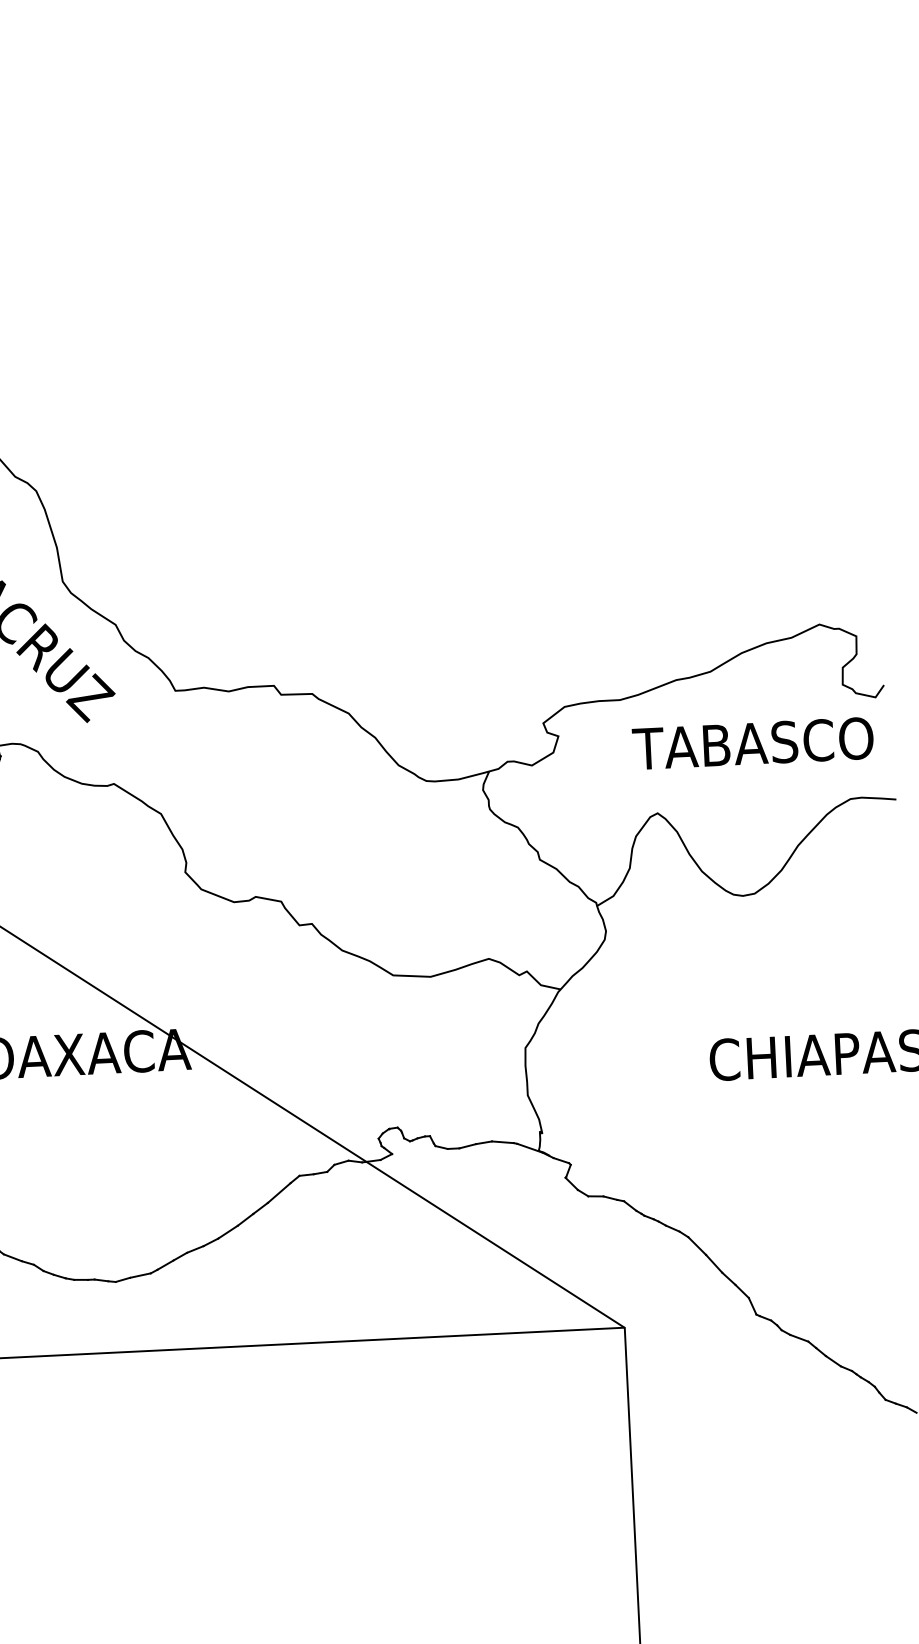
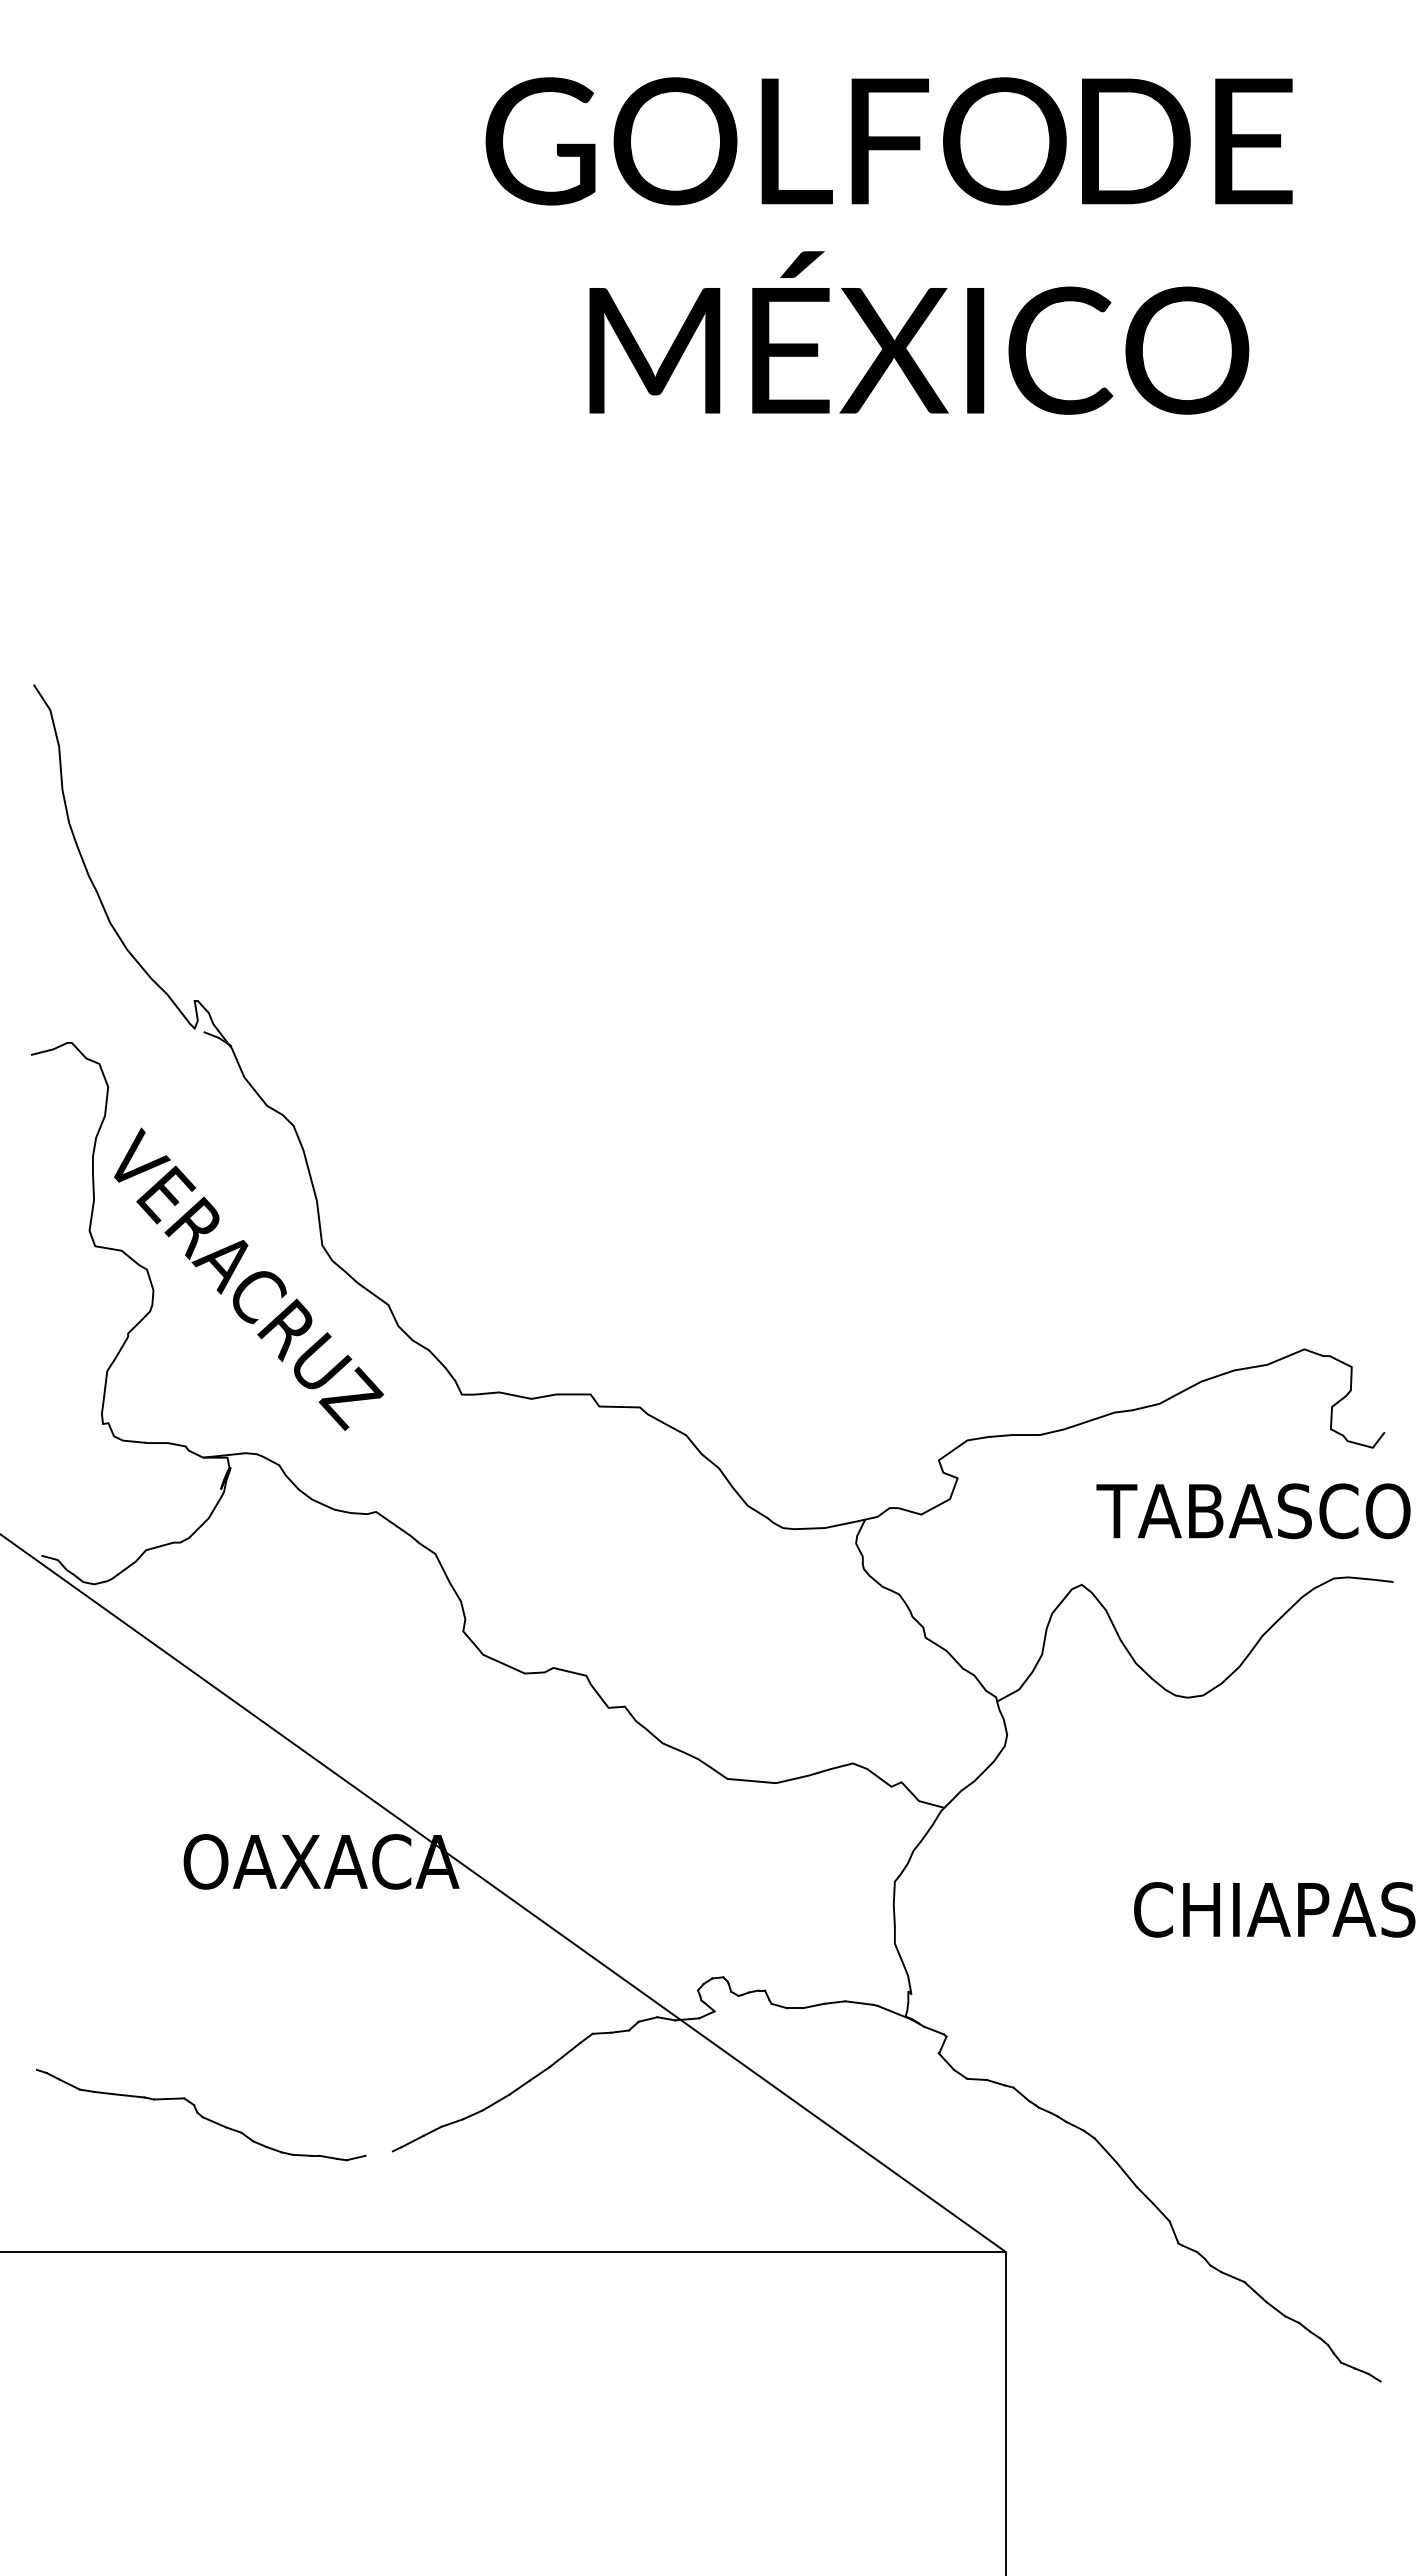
text: (753, 743) -> (1253, 1511), moved
line: (139, 1275) -> (378, 2153), removed

